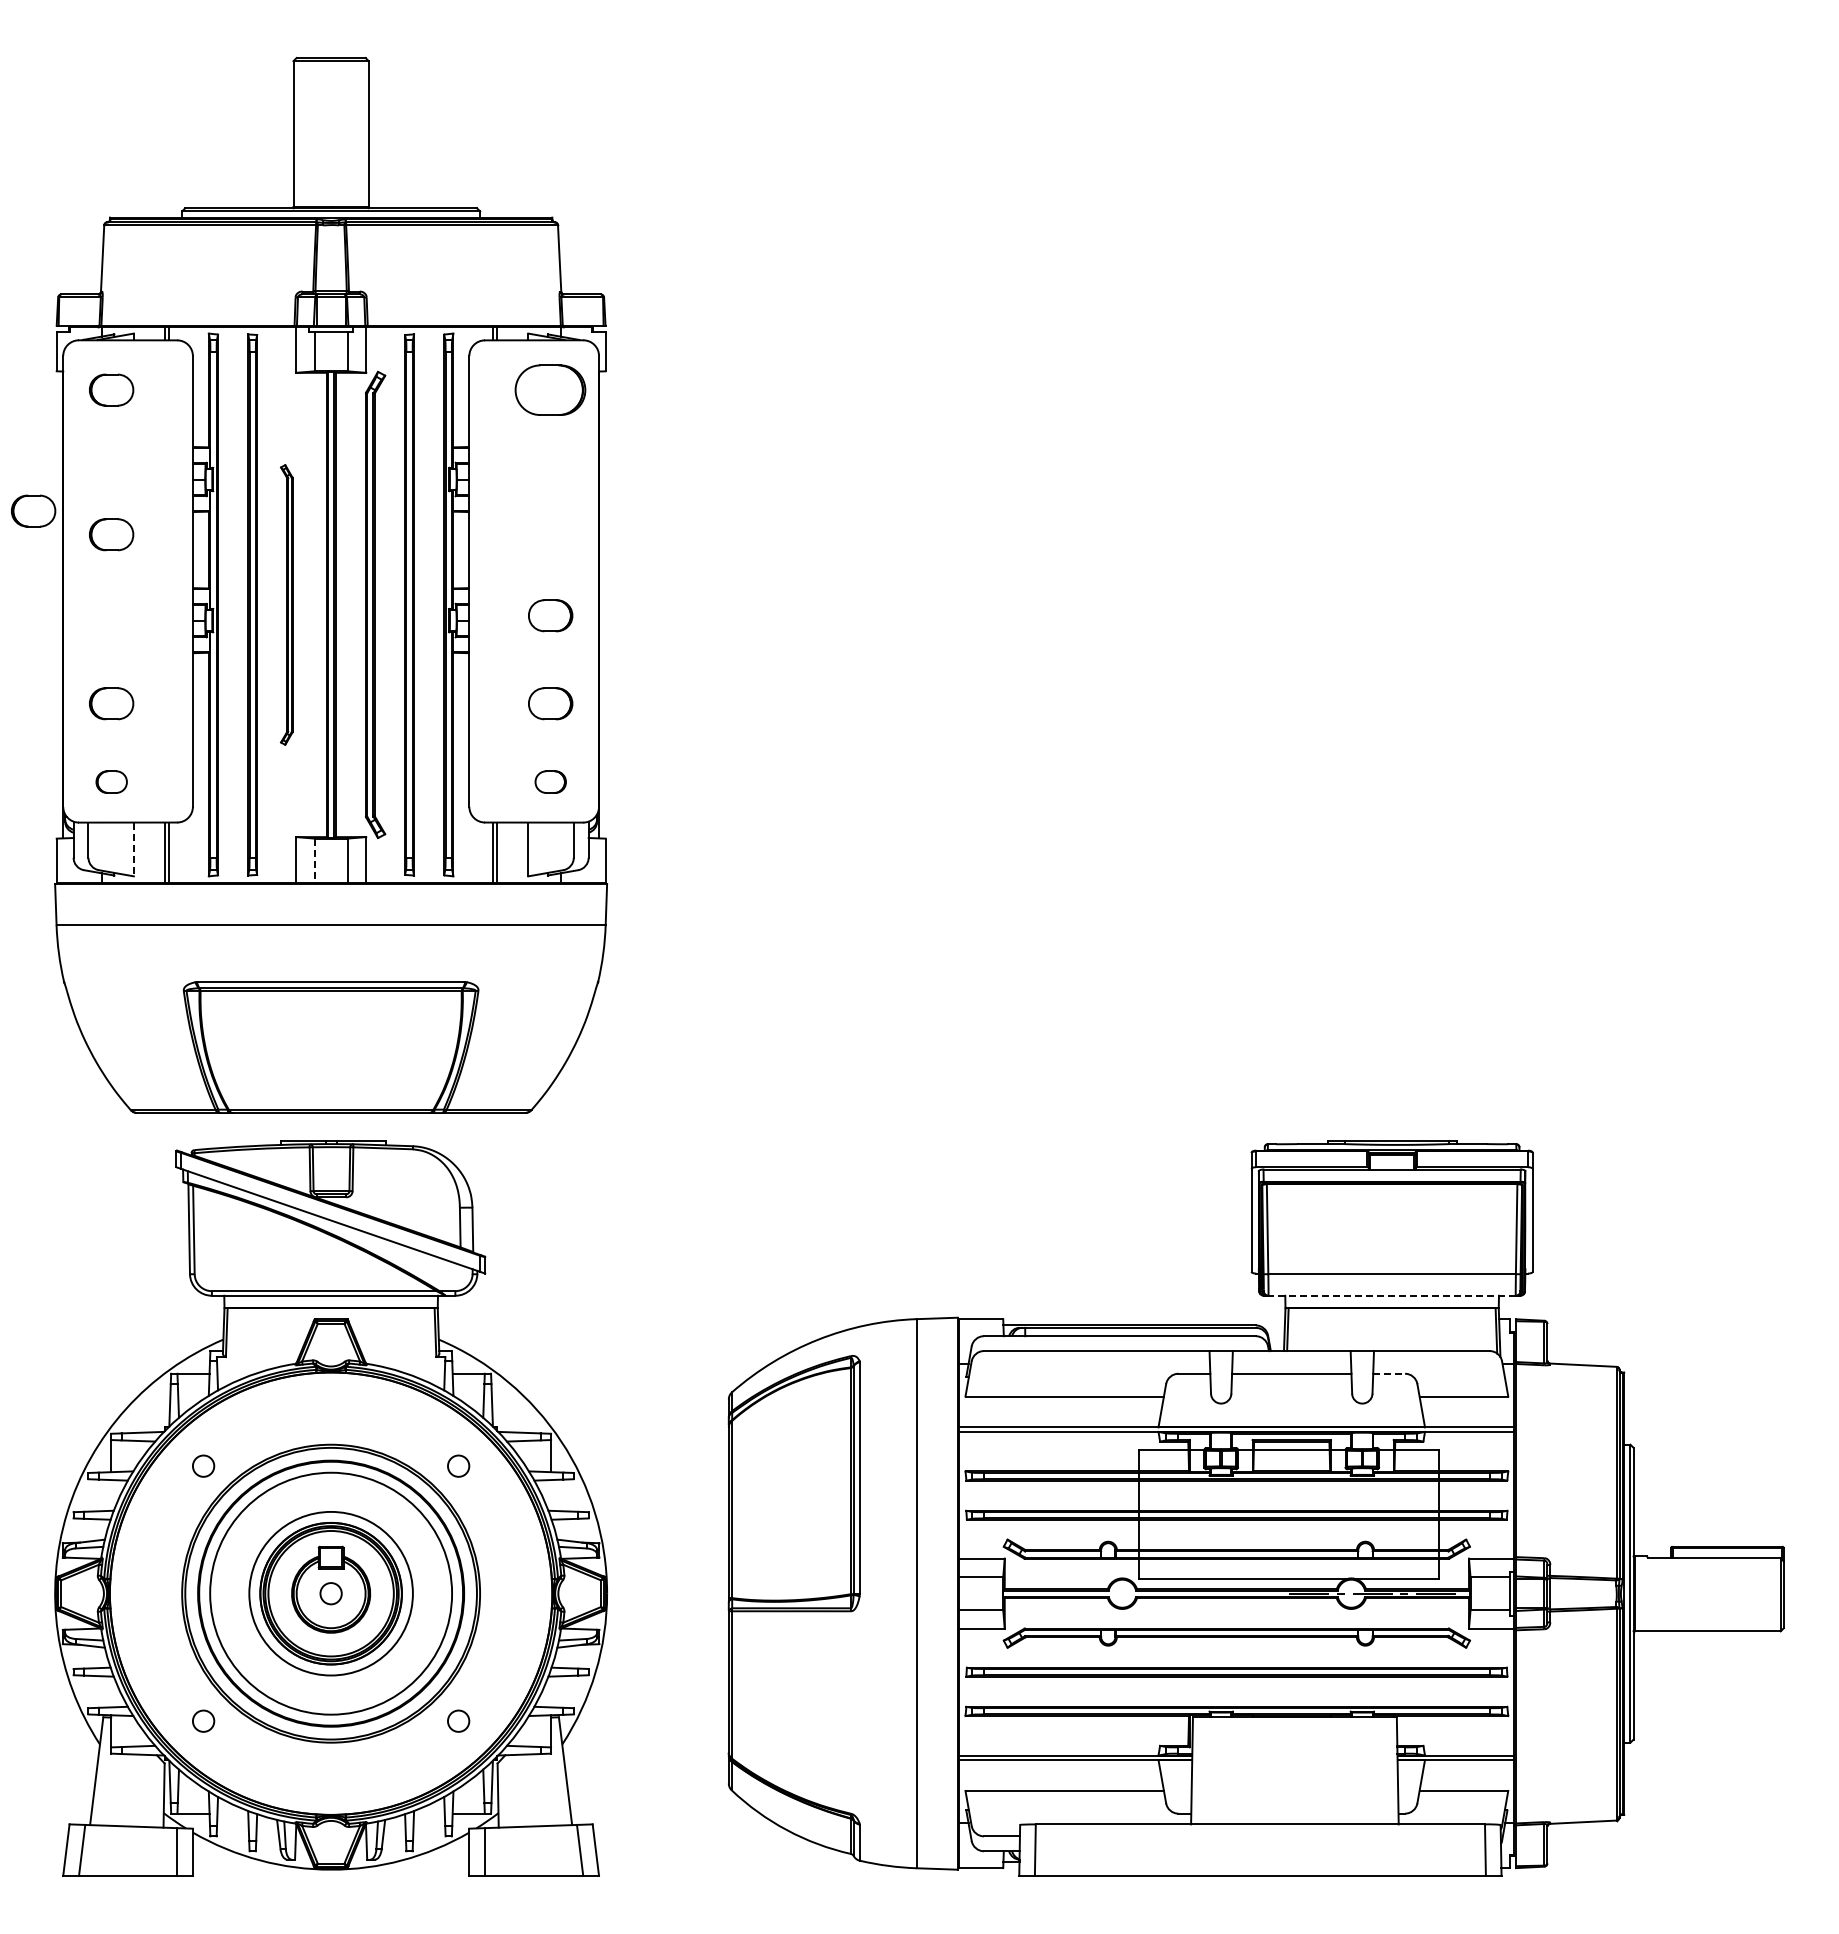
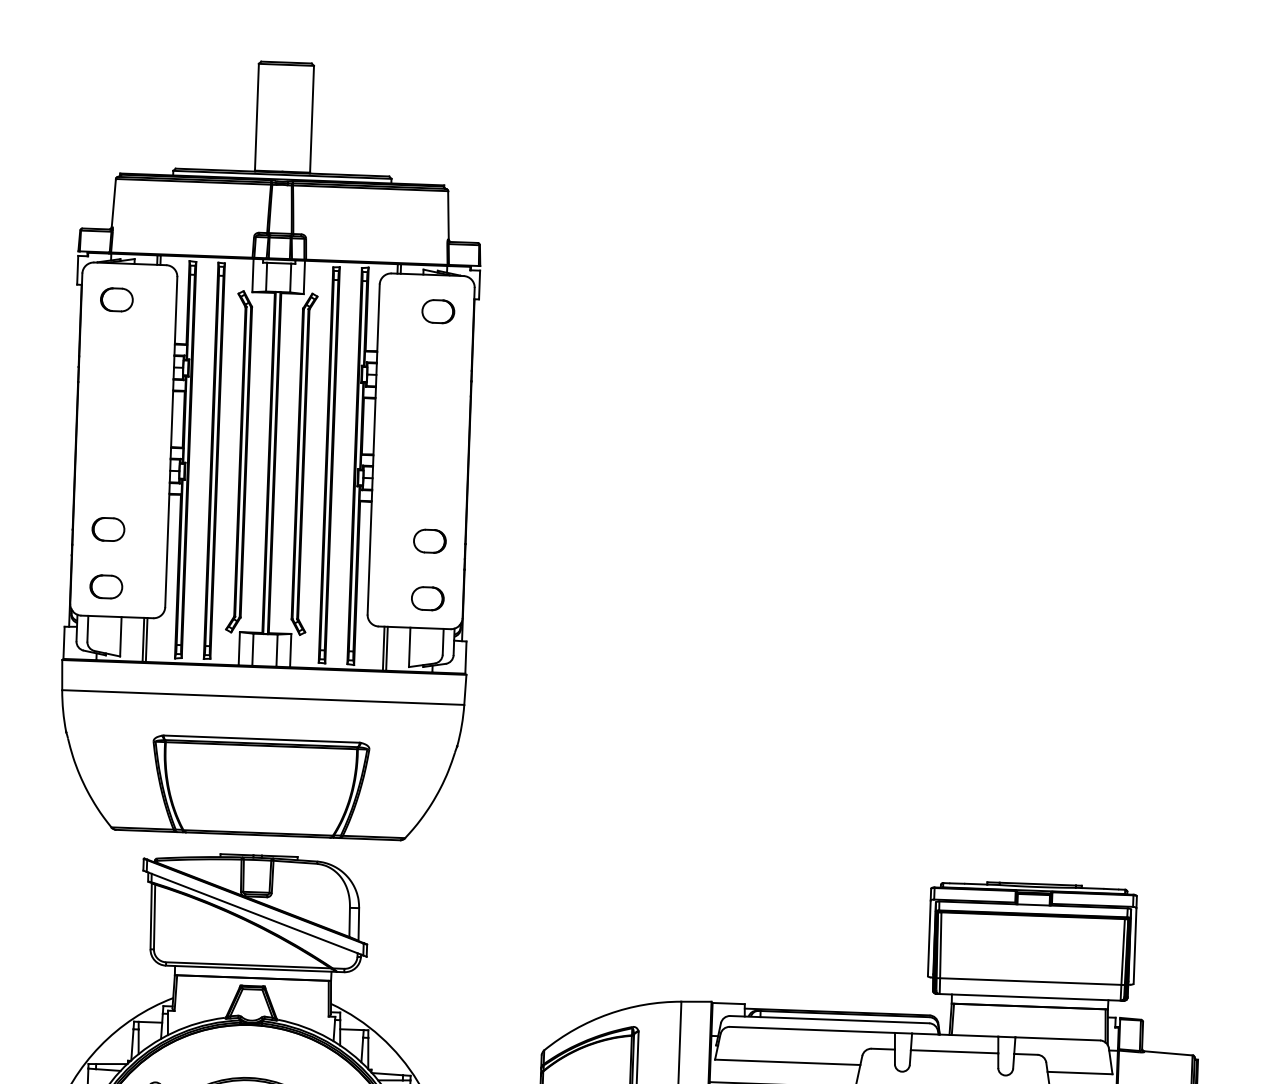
part: (550, 389) -> (438, 311), size x0.62
part: (33, 510) -> (56, 385), removed
part: (111, 534) -> (112, 405), removed
part: (286, 604) -> (239, 461), size x1.67
part: (550, 615) -> (432, 476), removed
part: (111, 781) -> (106, 586), size x1.43
part: (550, 781) -> (427, 598), size x1.43
line: (133, 849) -> (120, 636), dashed -> solid
line: (314, 860) -> (252, 649), dashed -> solid
line: (1392, 1295) -> (1030, 997), dashed -> solid
line: (1389, 1373) -> (1026, 1054), dashed -> solid

